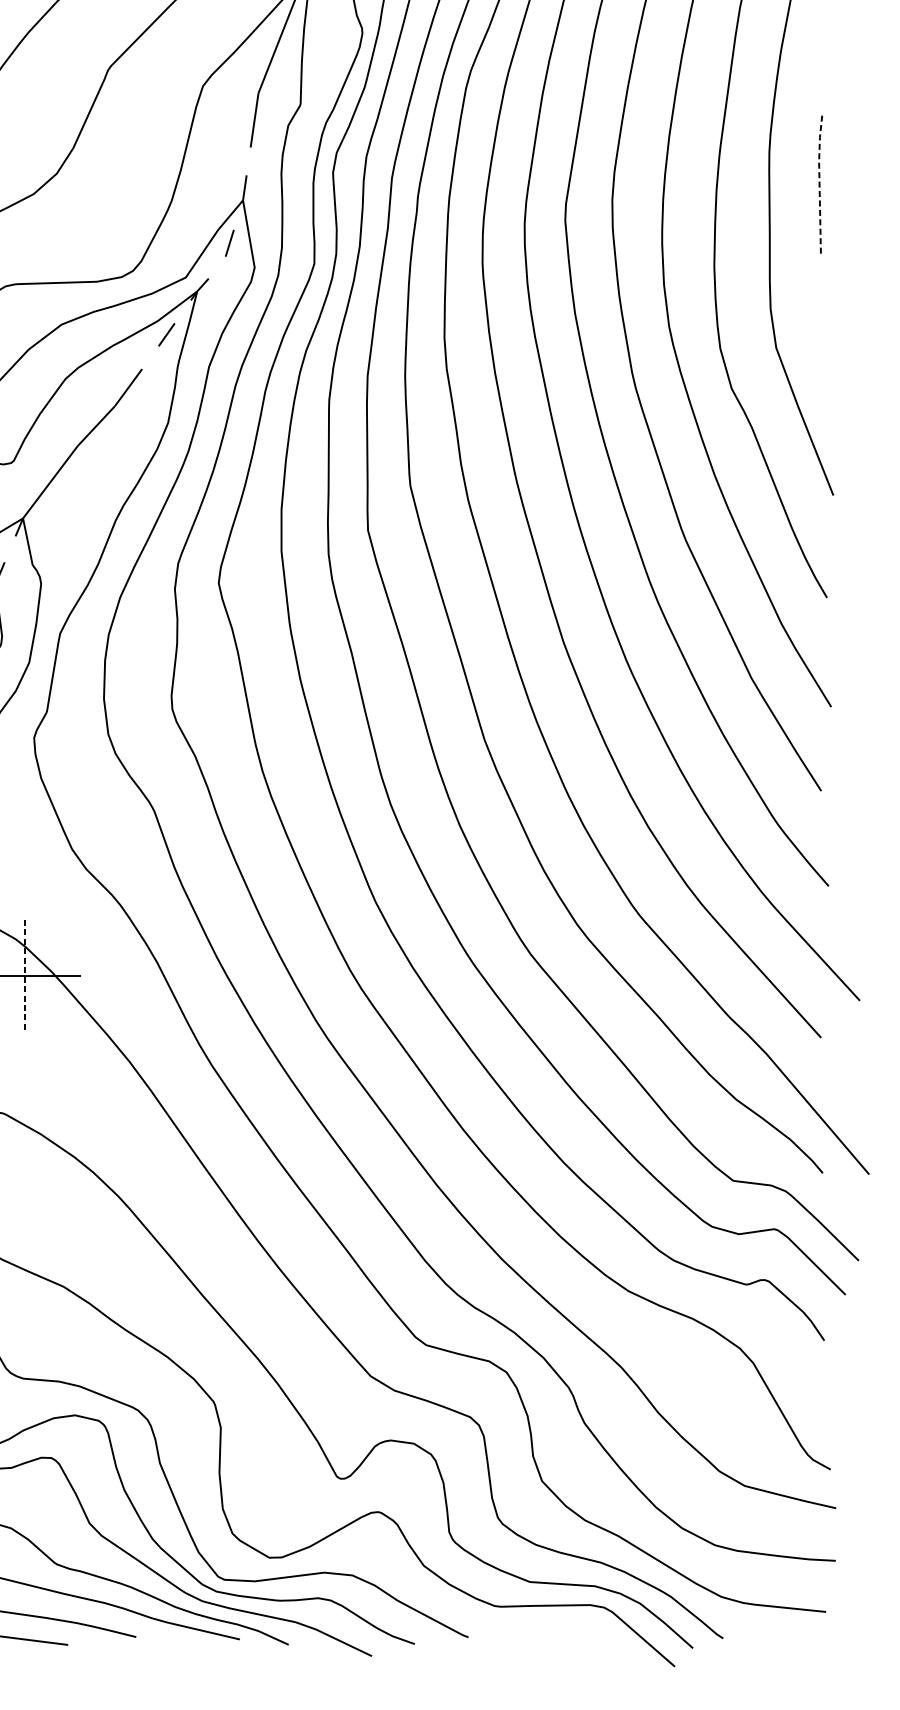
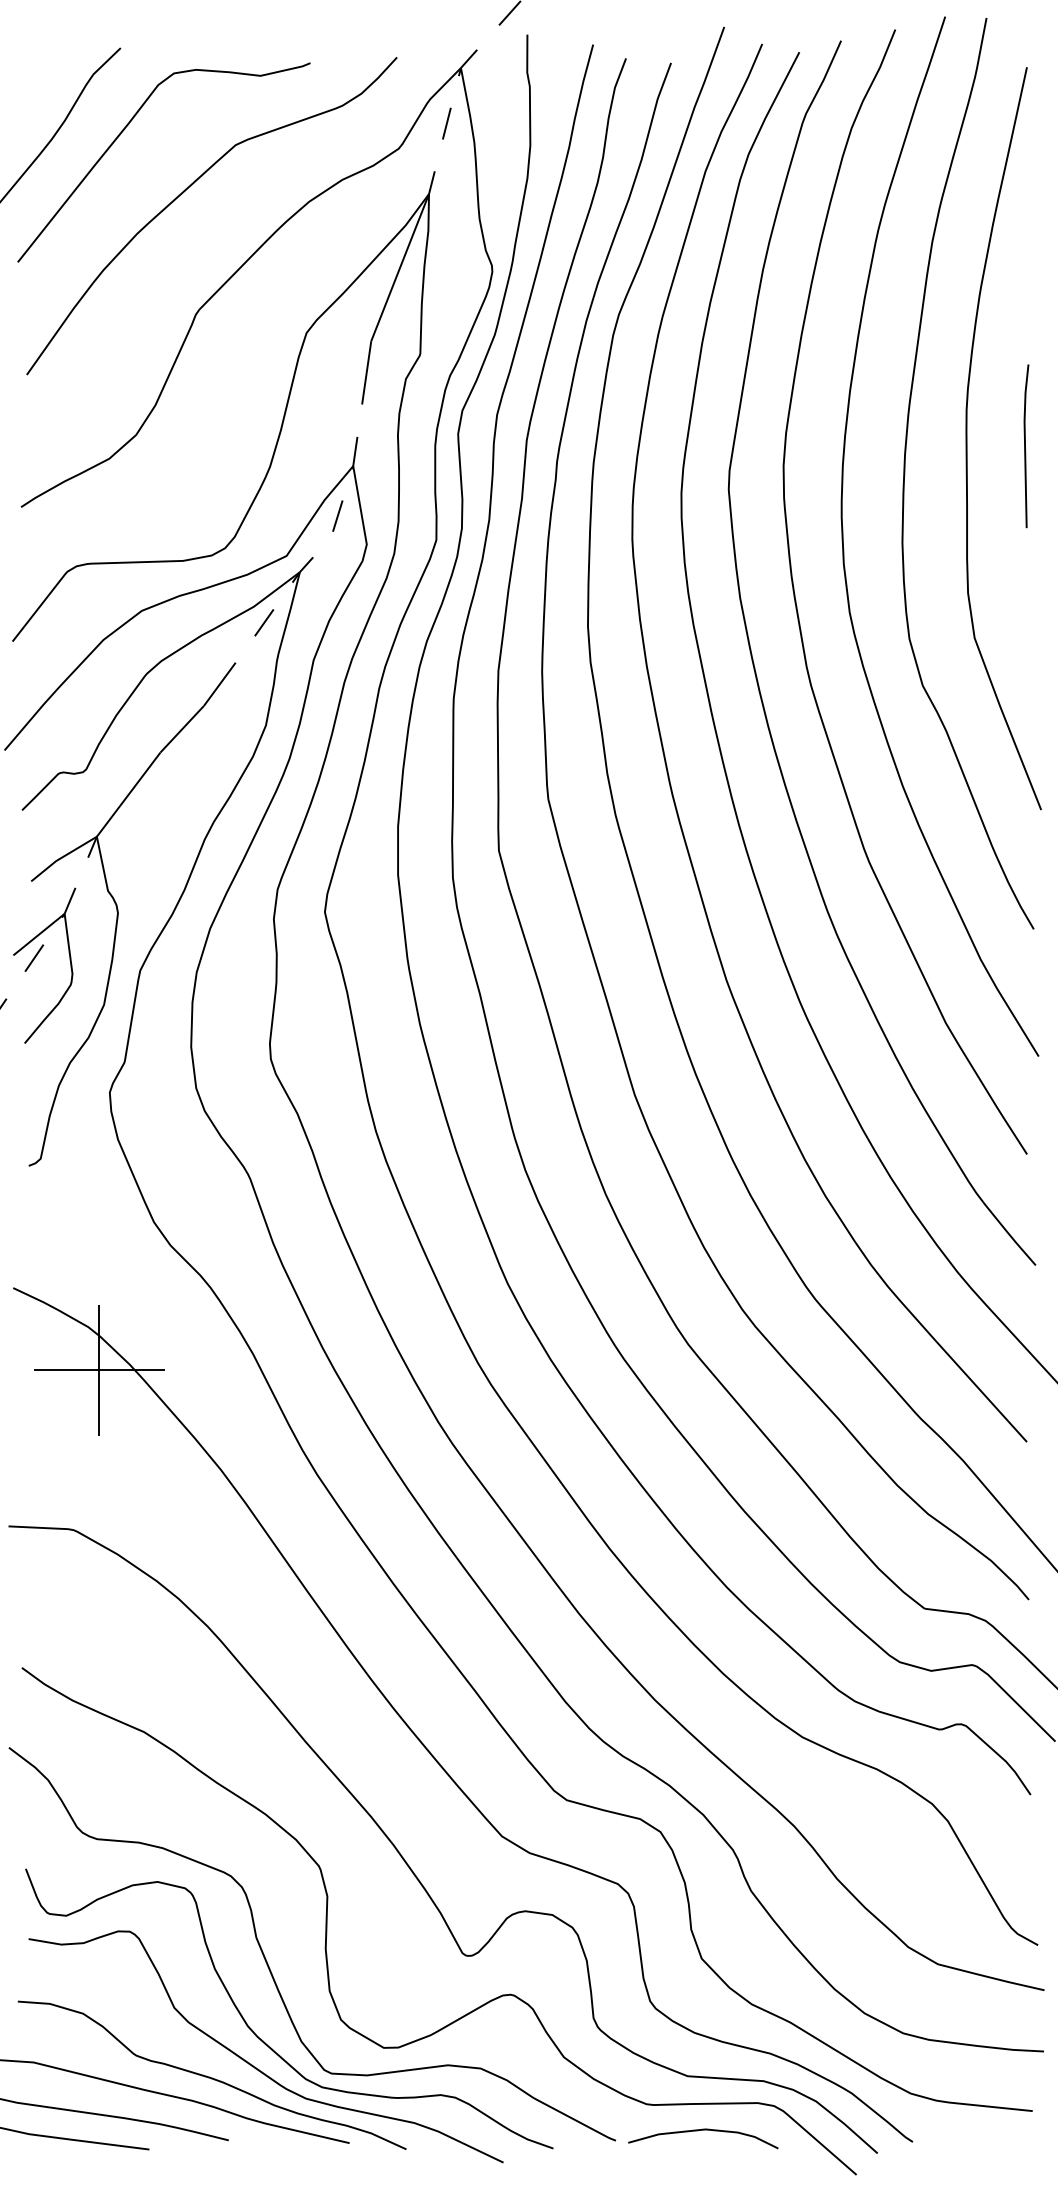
line: (819, 181) -> (1025, 444), dashed -> solid
line: (25, 976) -> (99, 1370), dashed -> solid
curve: (543, 1628) -> (703, 2130), added

